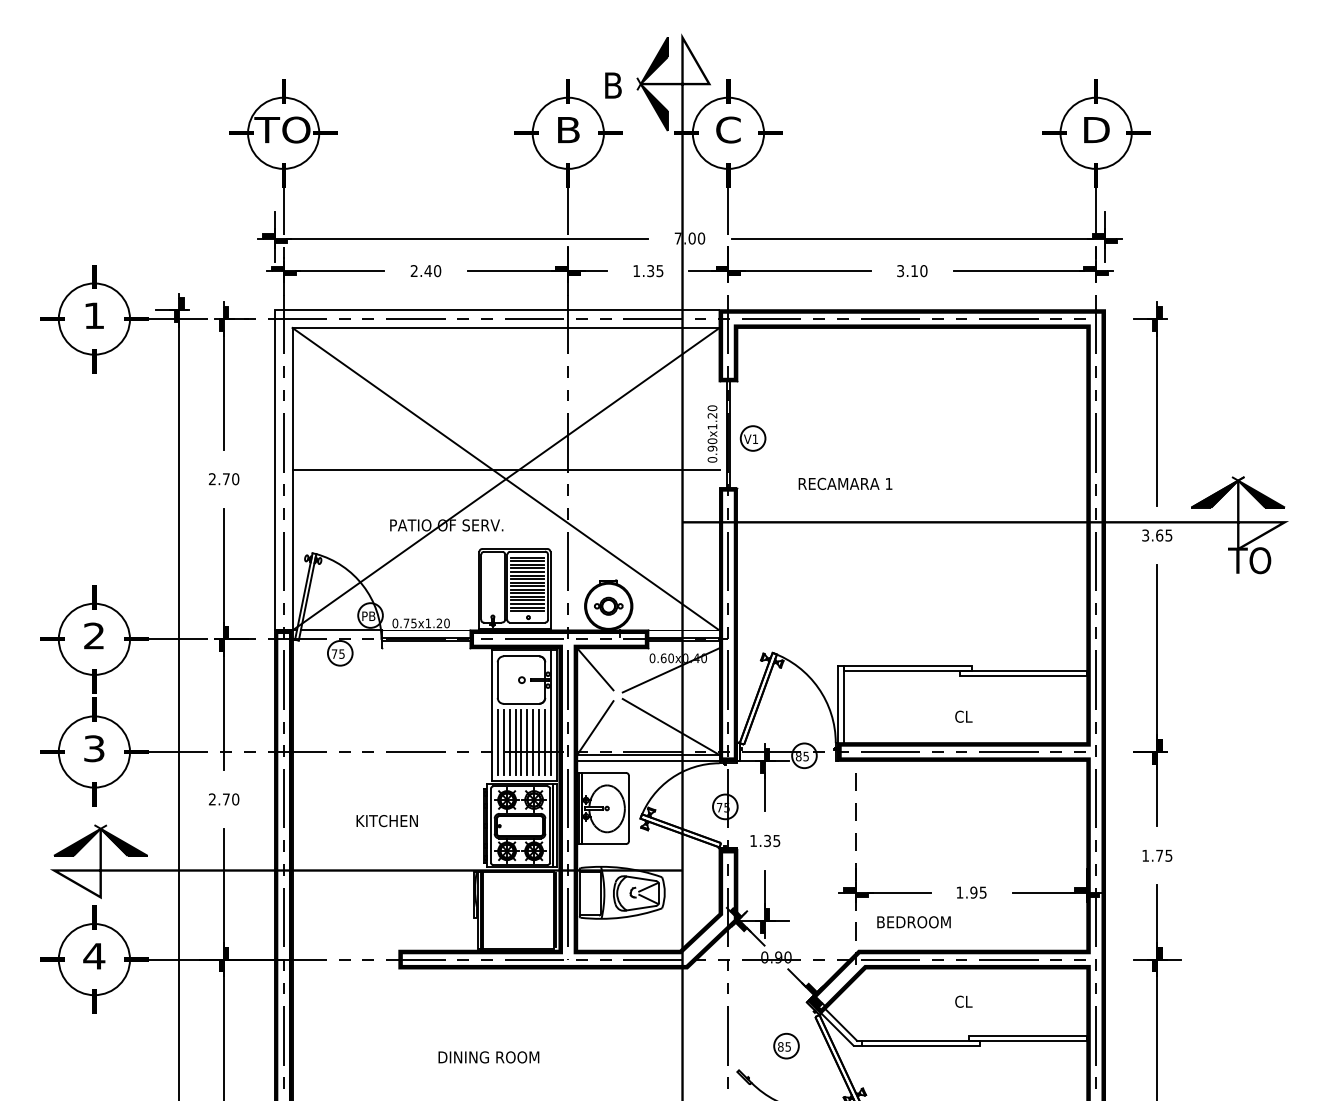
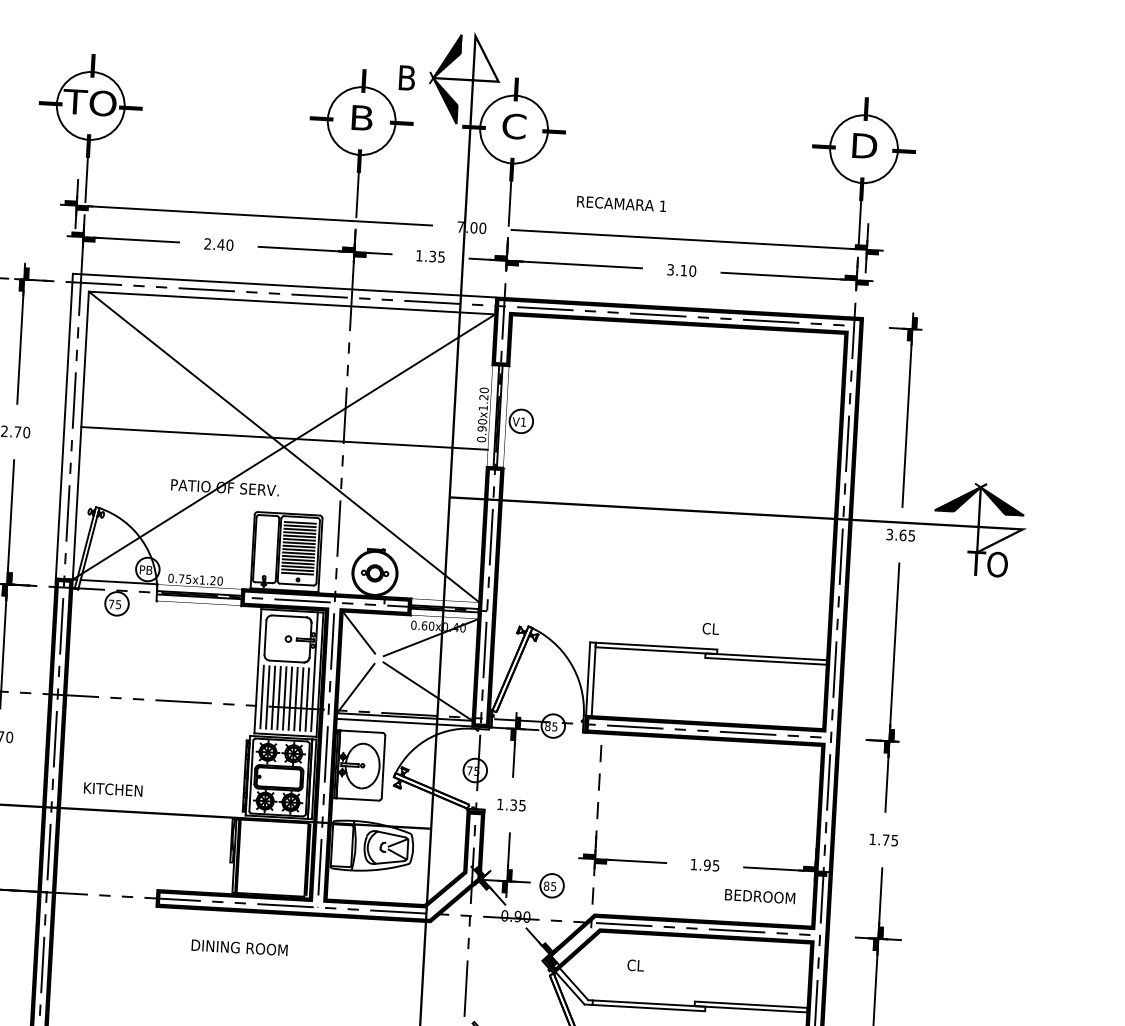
text: (845, 483) -> (621, 203), moved
text: (963, 716) -> (710, 628), moved
text: (386, 821) -> (112, 789), moved
text: (913, 922) -> (759, 896), moved
text: (963, 1001) -> (635, 965), moved
part: (786, 1045) -> (552, 885), moved
text: (488, 1057) -> (239, 947), moved

